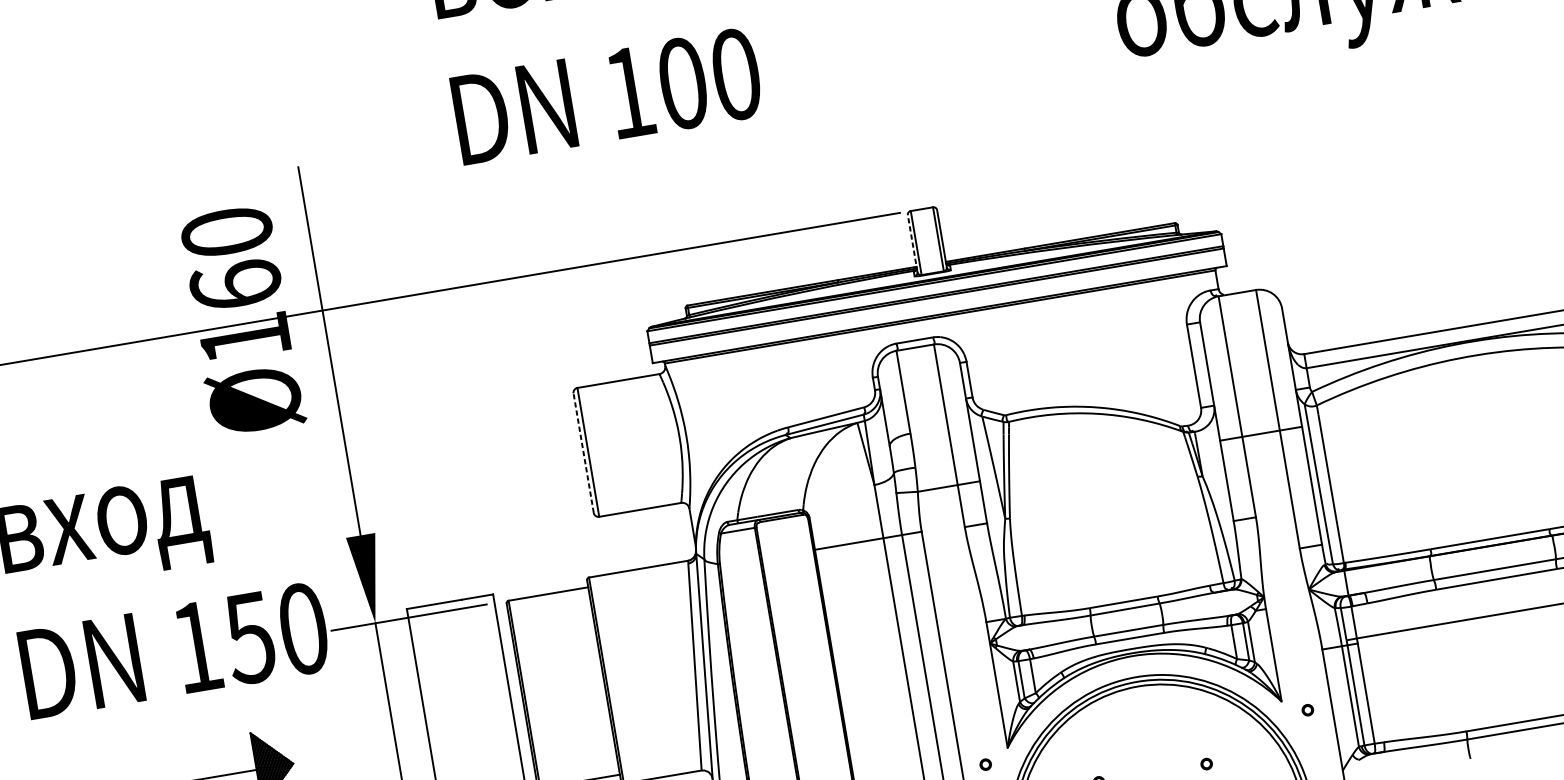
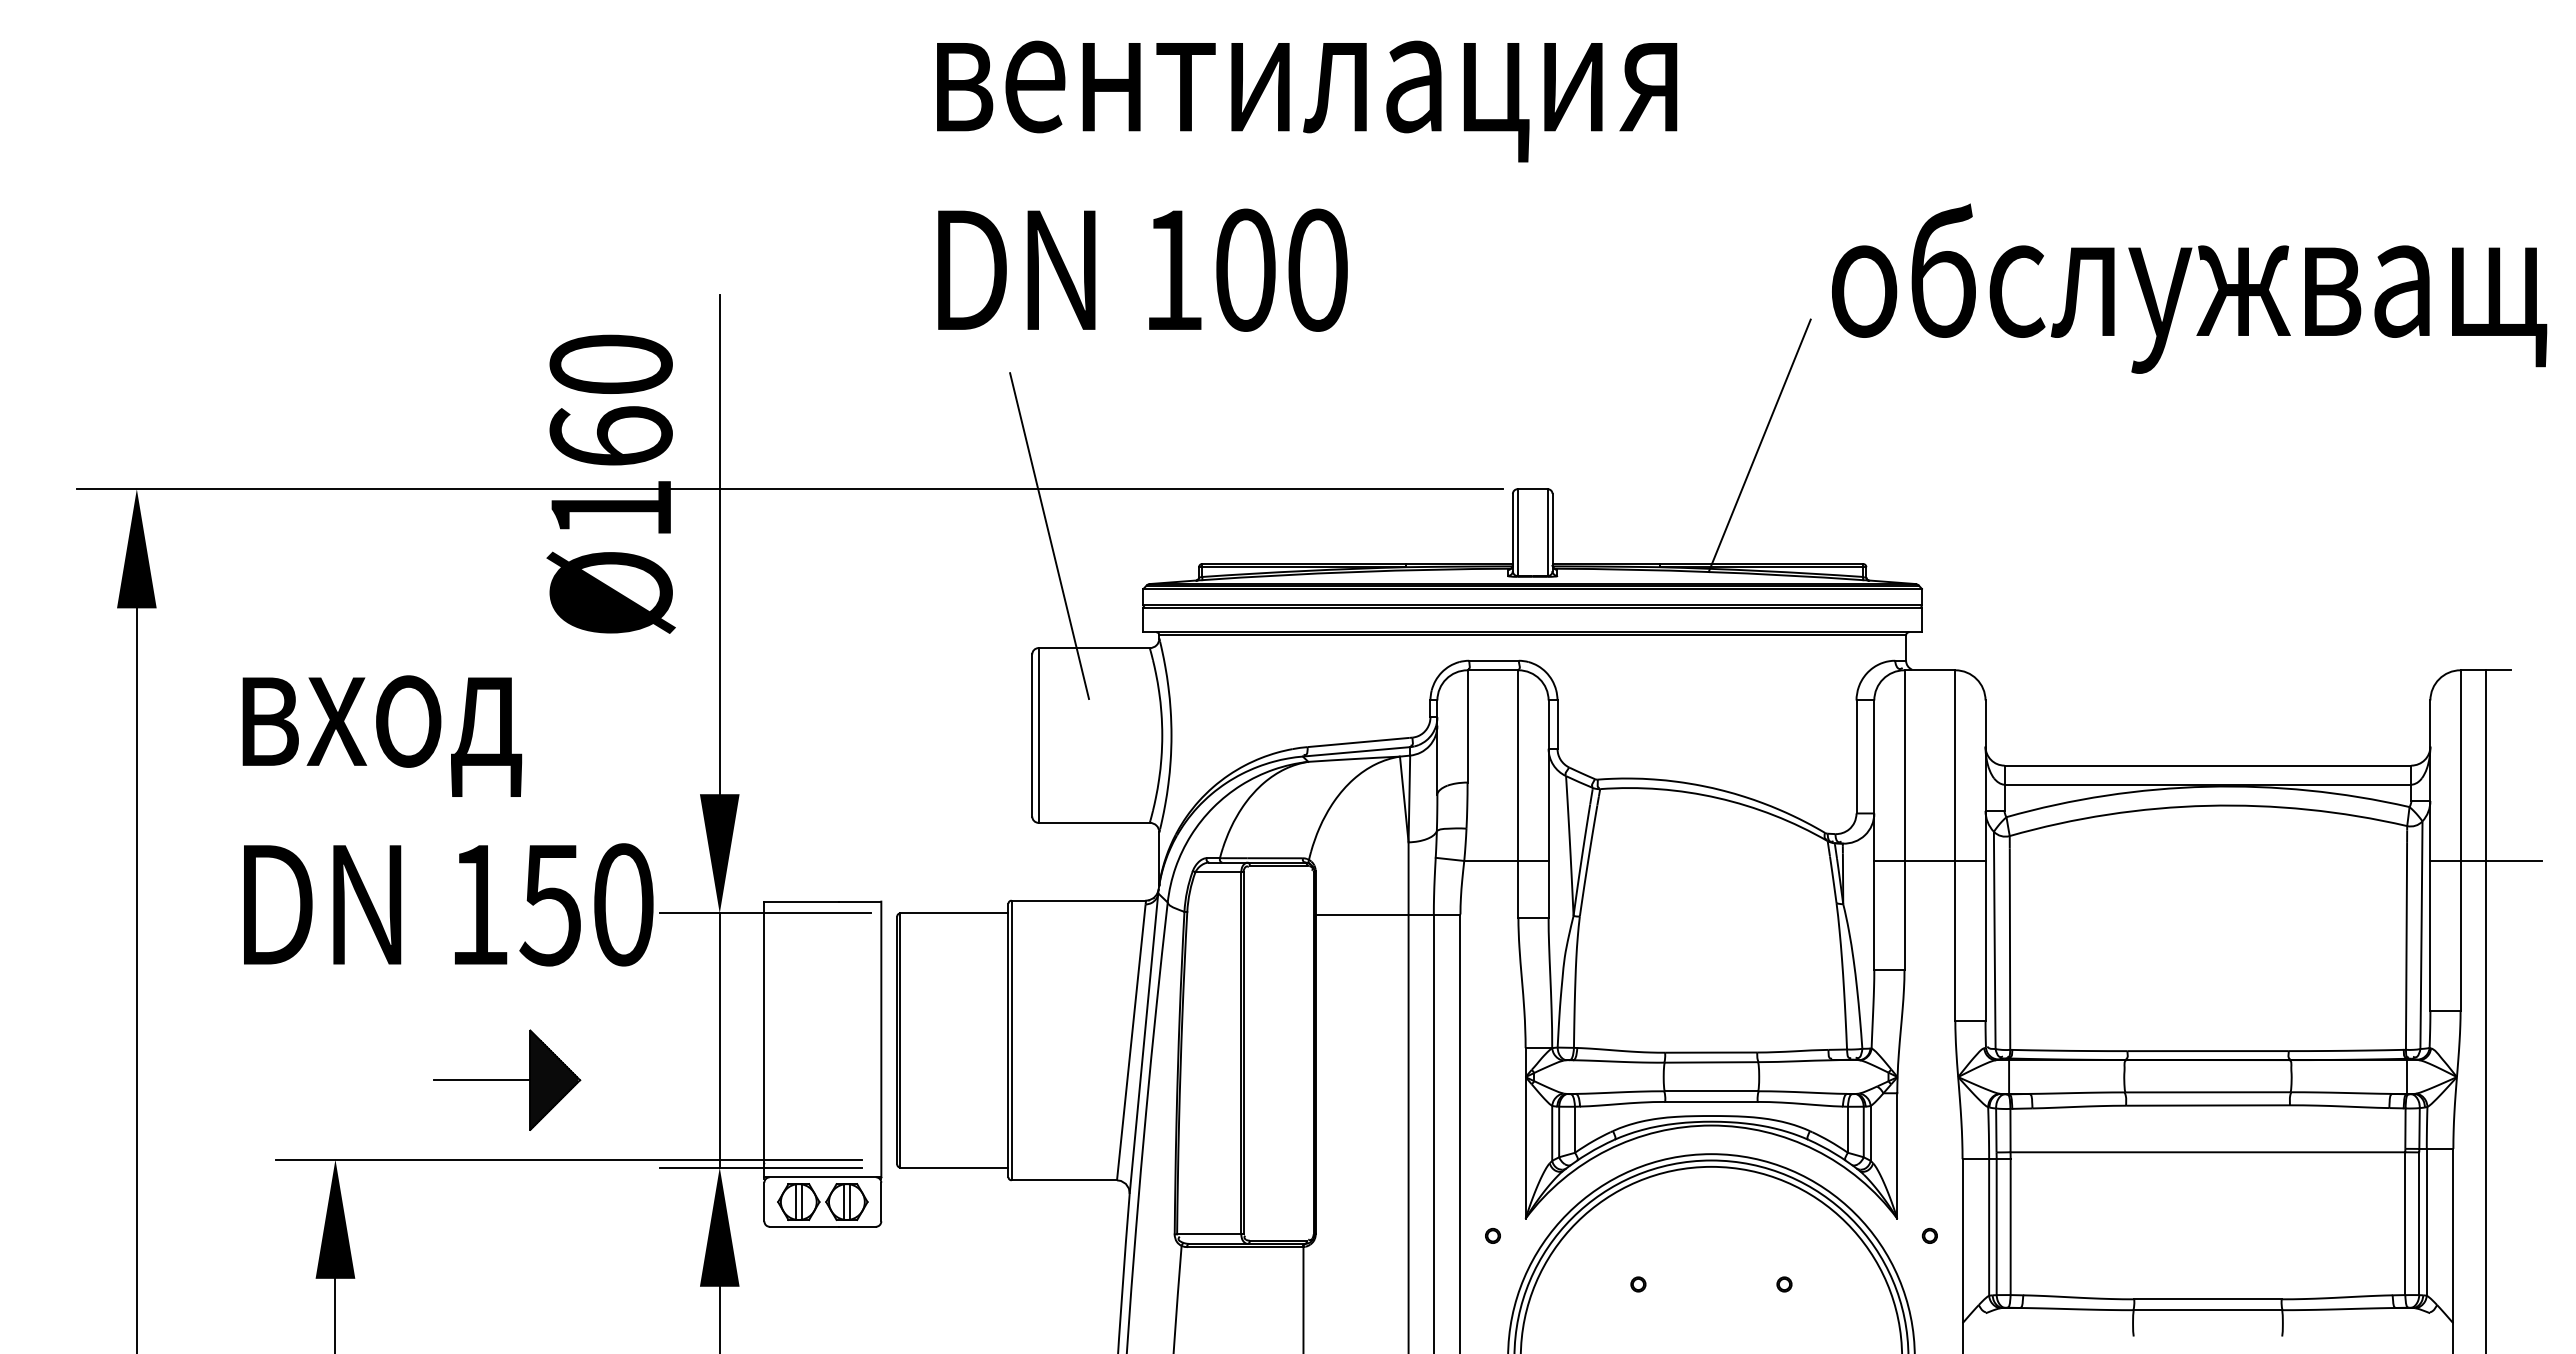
line: (1083, 148) -> (1759, 445), added
line: (912, 243) -> (1512, 532), dashed -> solid
line: (571, 303) -> (1049, 535), added
line: (583, 453) -> (1032, 735), dashed -> solid

